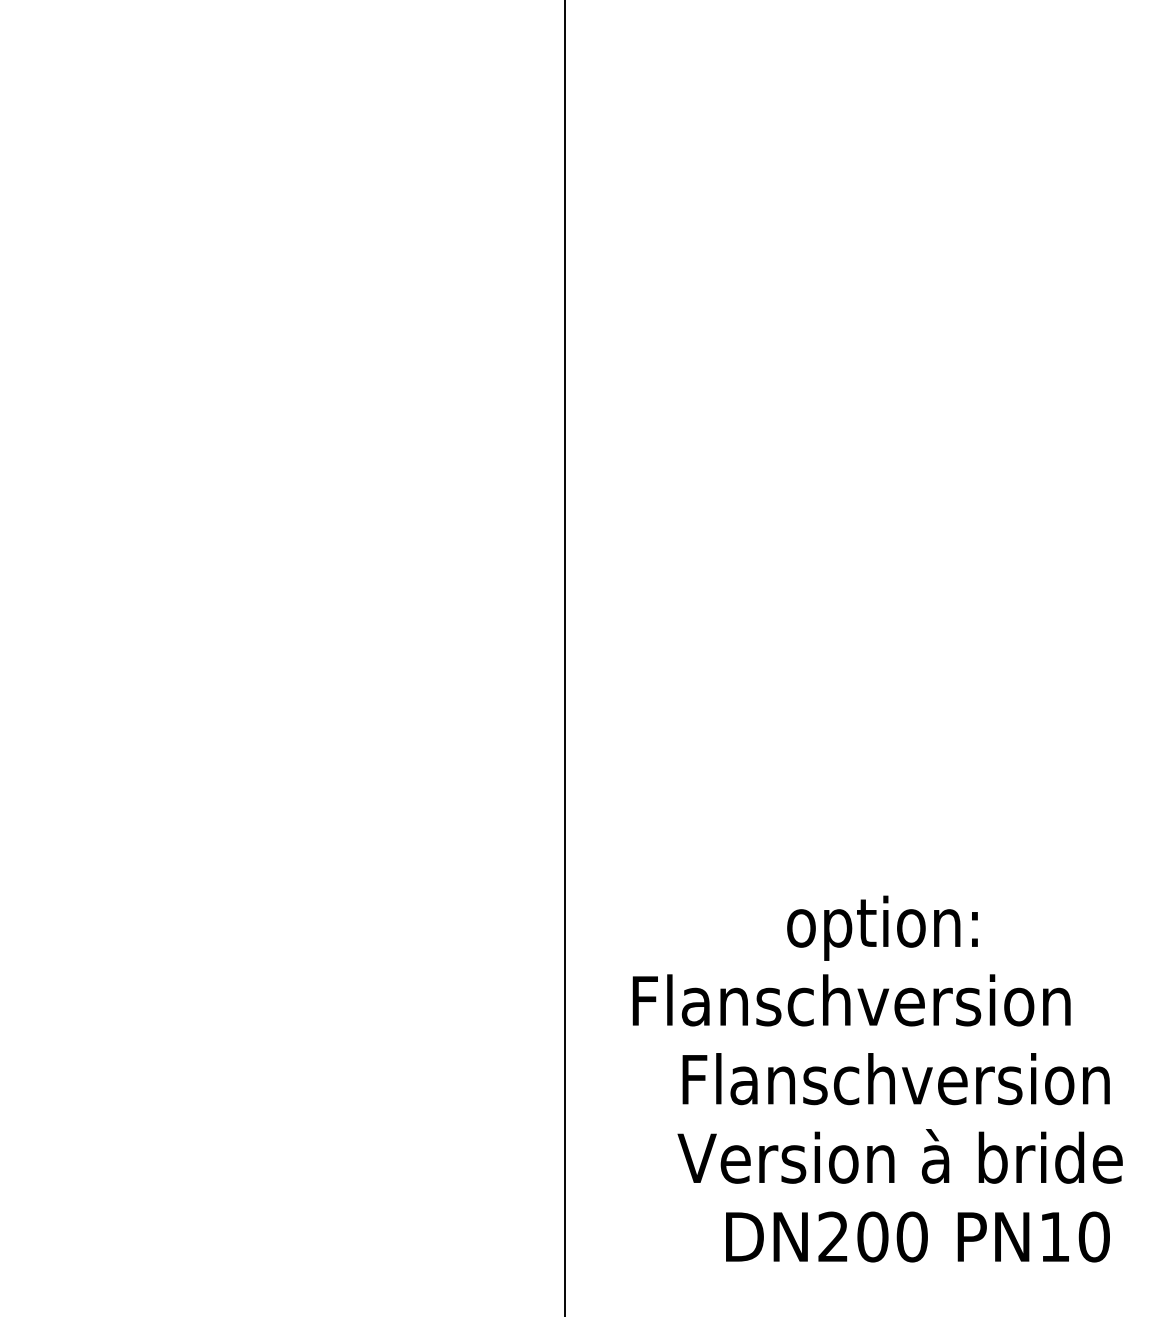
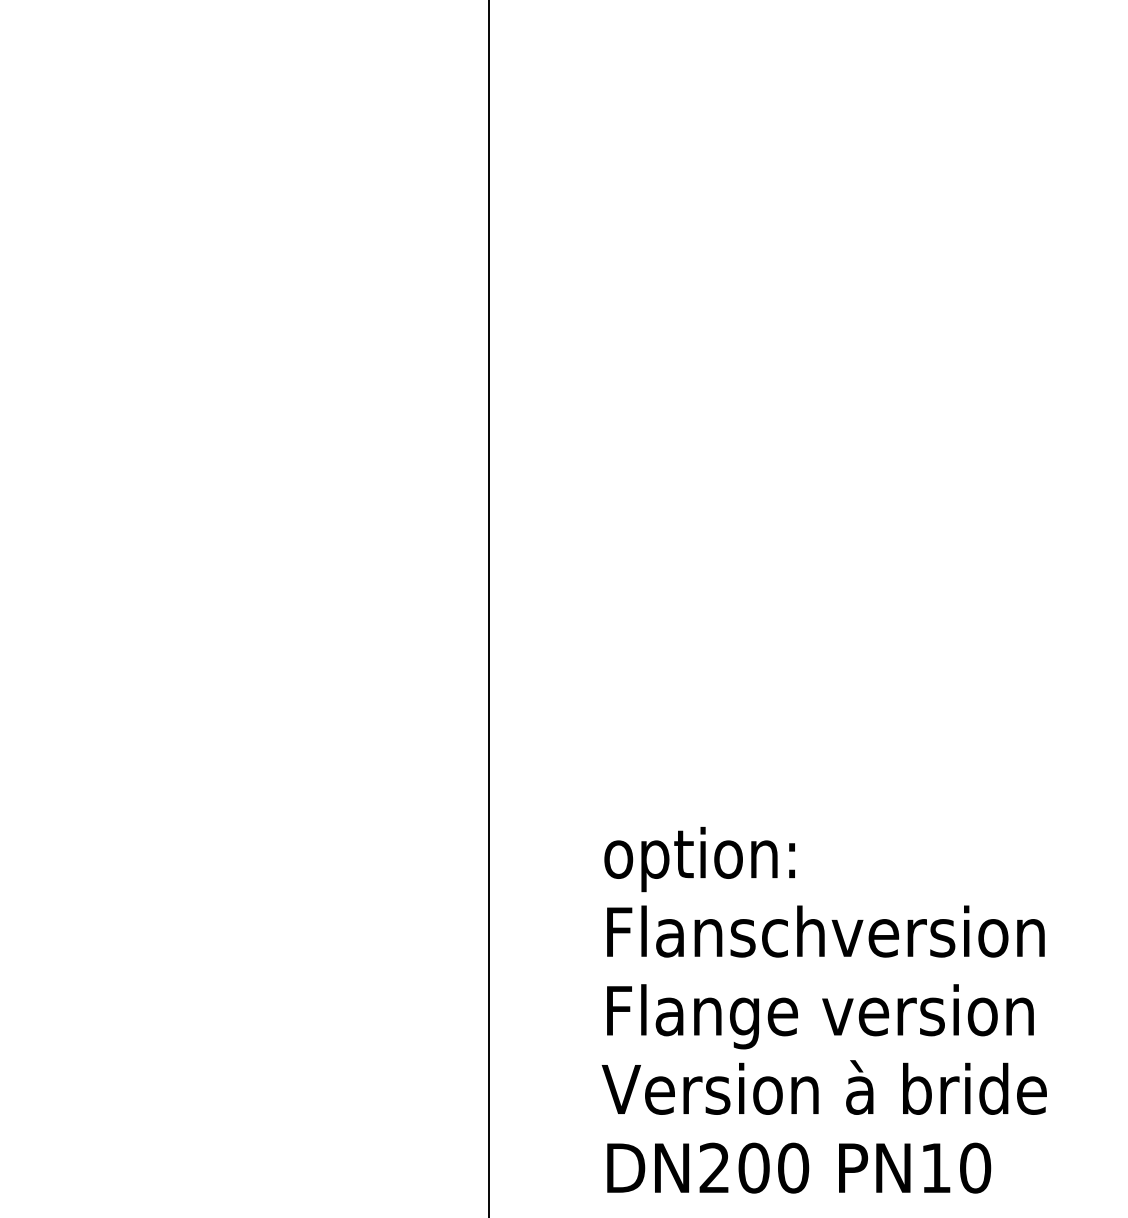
text: (882, 927) -> (699, 858), moved
text: (851, 1000) -> (825, 931), moved
text: (895, 1085) -> (819, 1016), Flanschversion -> Flange version
text: (917, 1236) -> (798, 1167), moved

